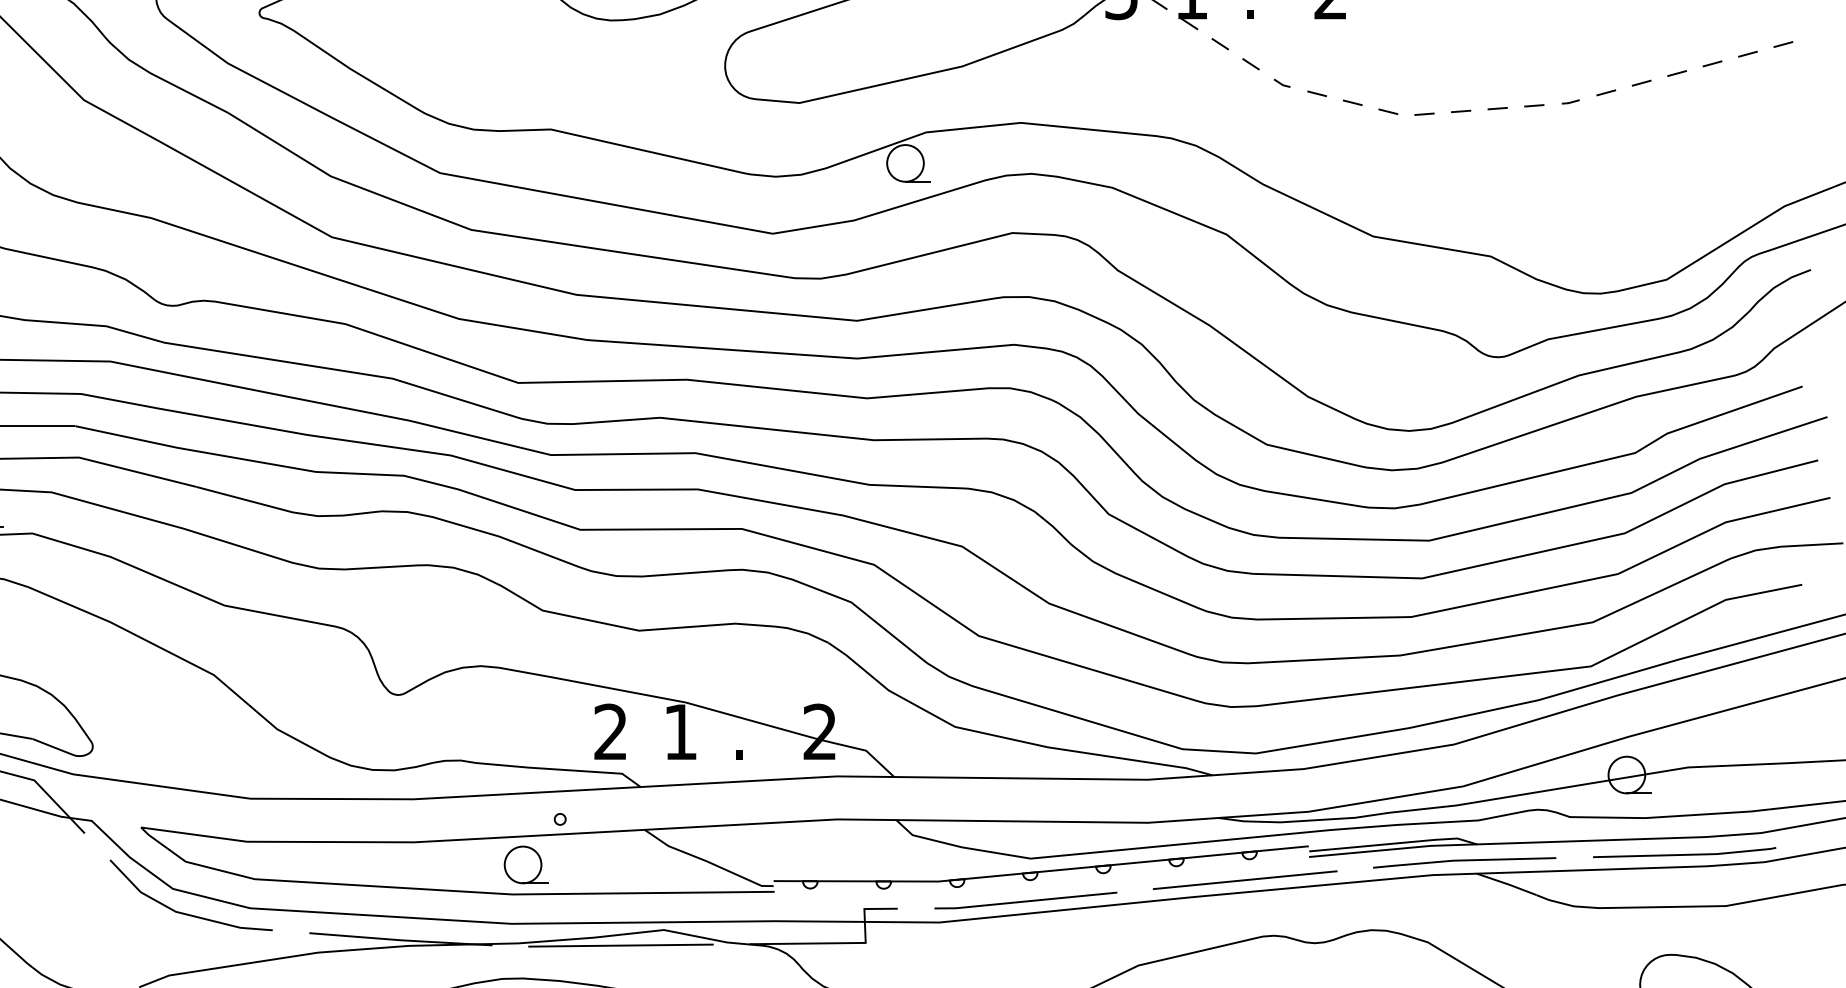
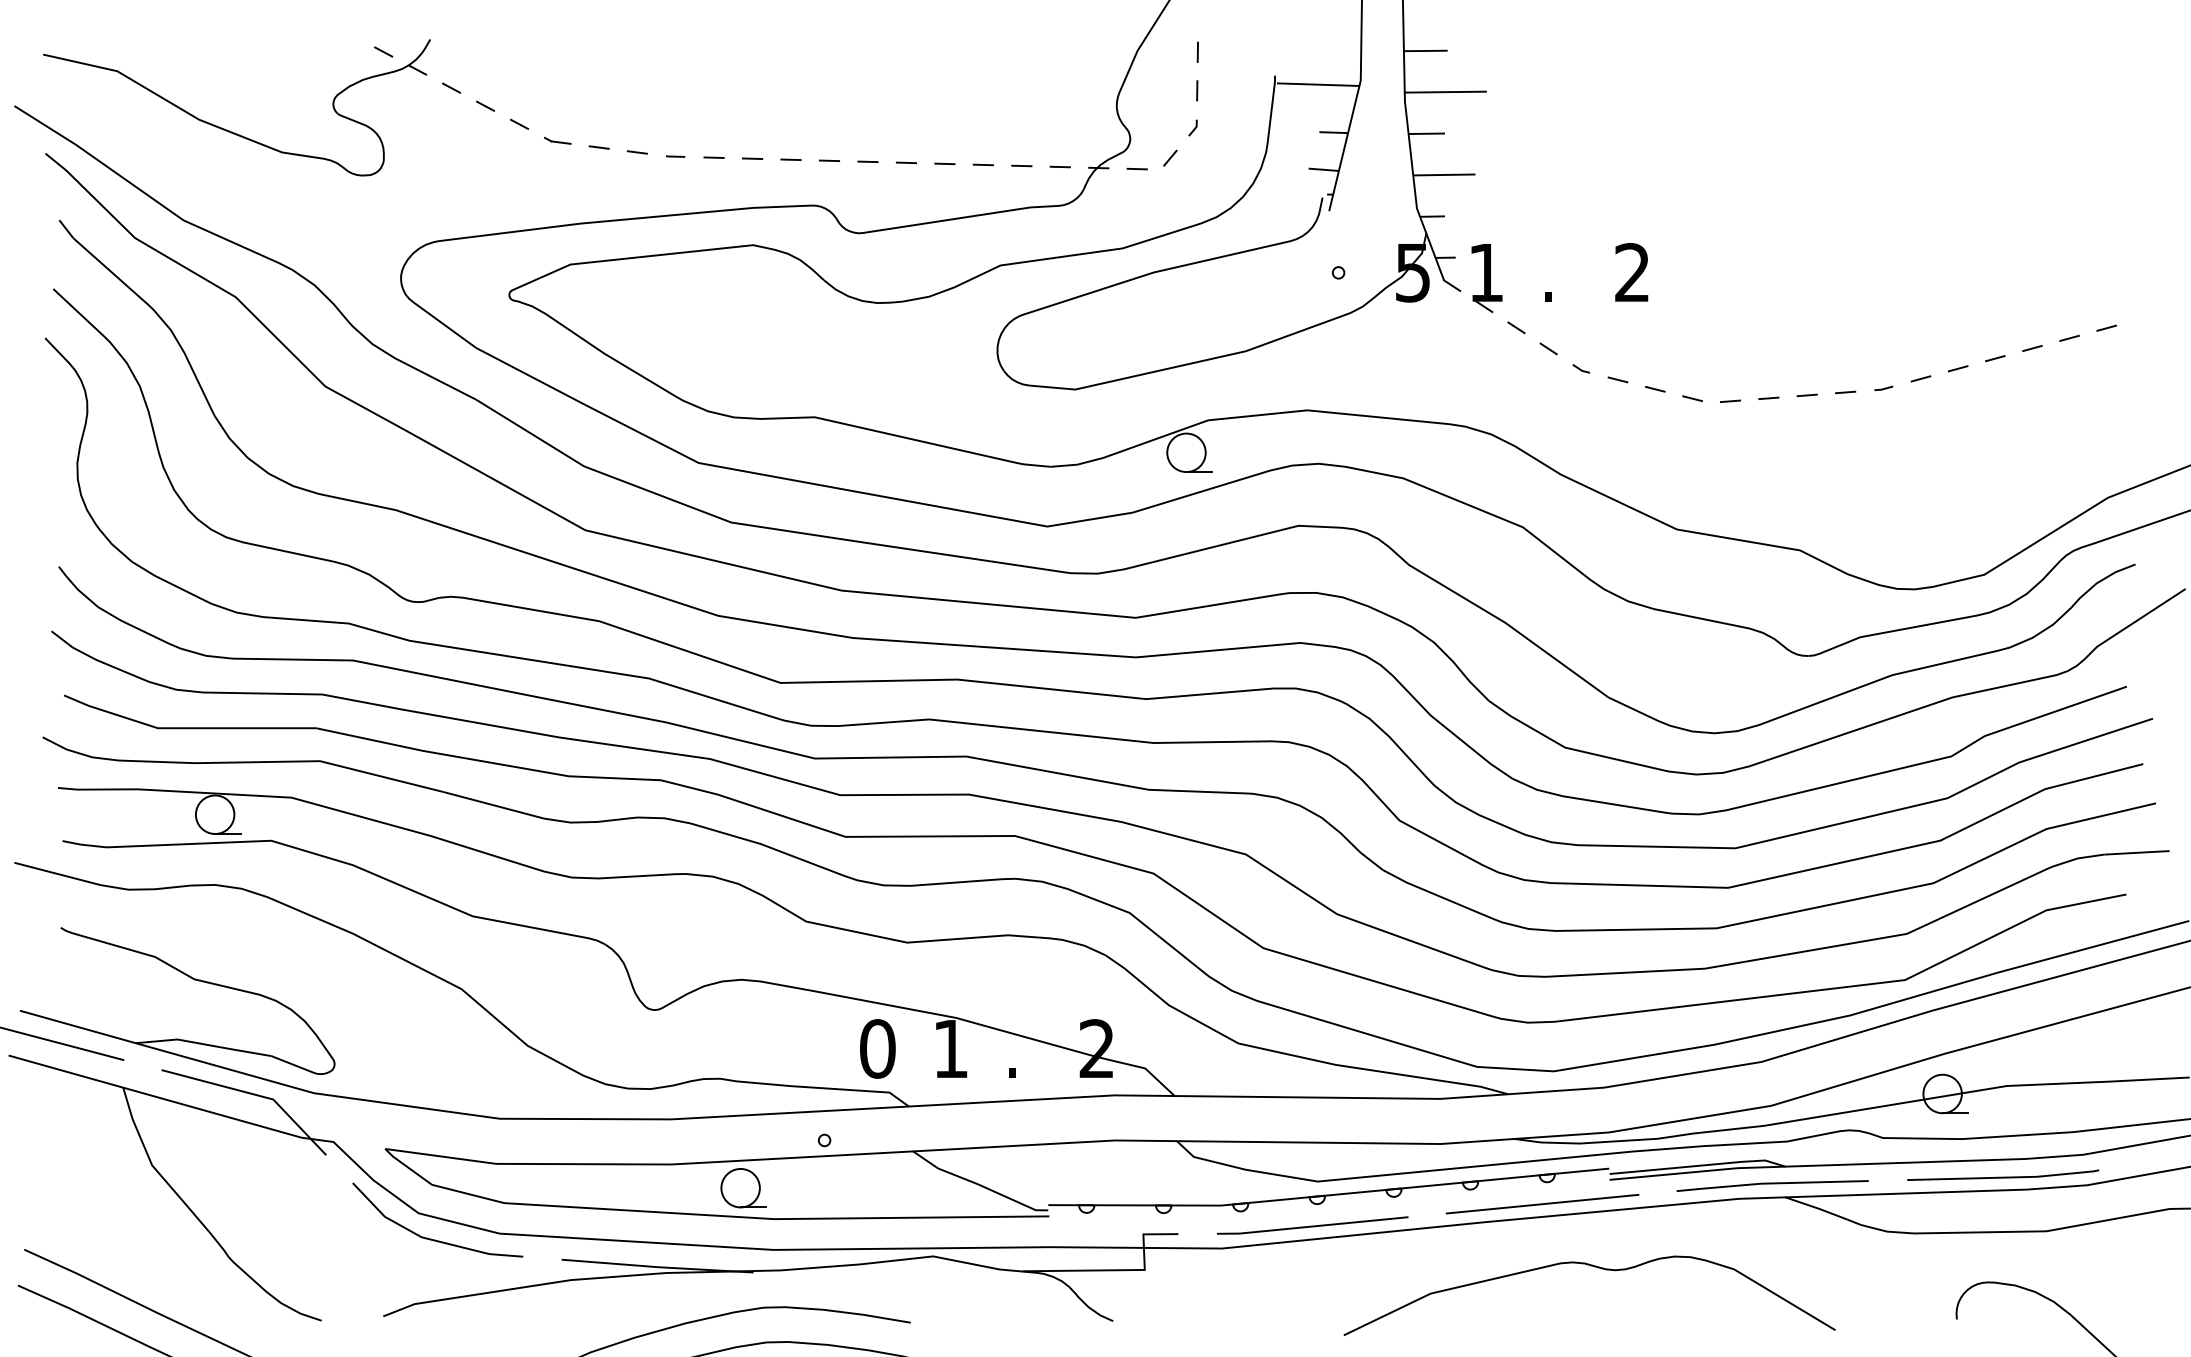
text: (610, 731) -> (877, 1048), 2 -> 0
part: (525, 865) -> (743, 1188), moved
line: (621, 945) -> (888, 1272), removed

